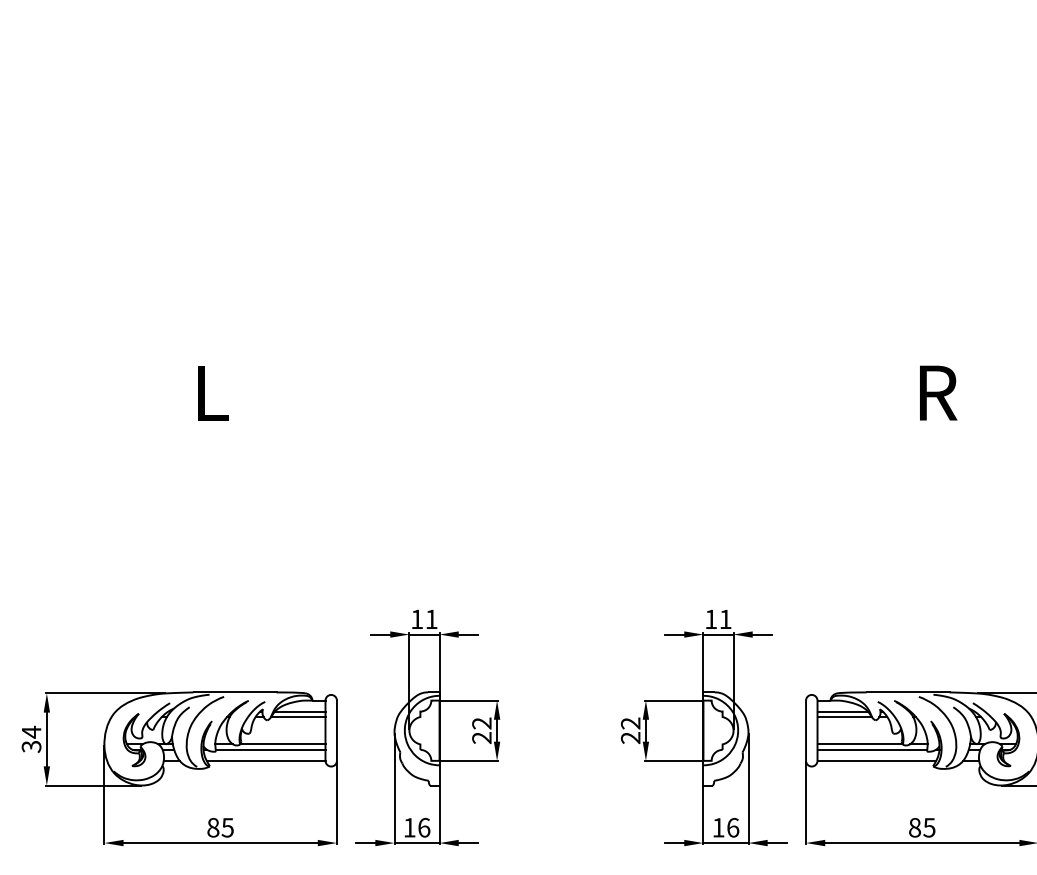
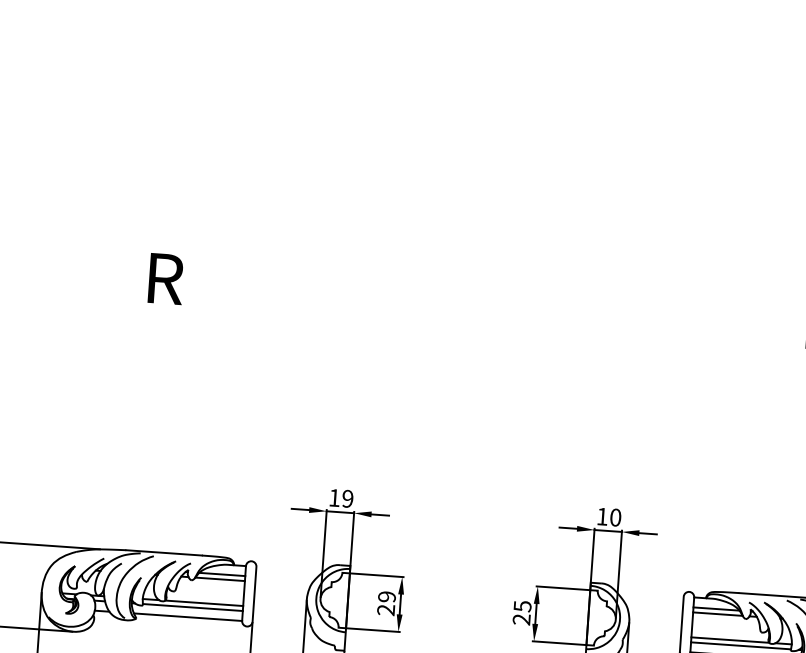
text: (216, 392) -> (166, 278), L -> R
text: (431, 619) -> (347, 498), 11 -> 19
text: (725, 619) -> (615, 517), 11 -> 10
text: (481, 723) -> (386, 596), 22 -> 29
text: (630, 723) -> (522, 606), 22 -> 25

